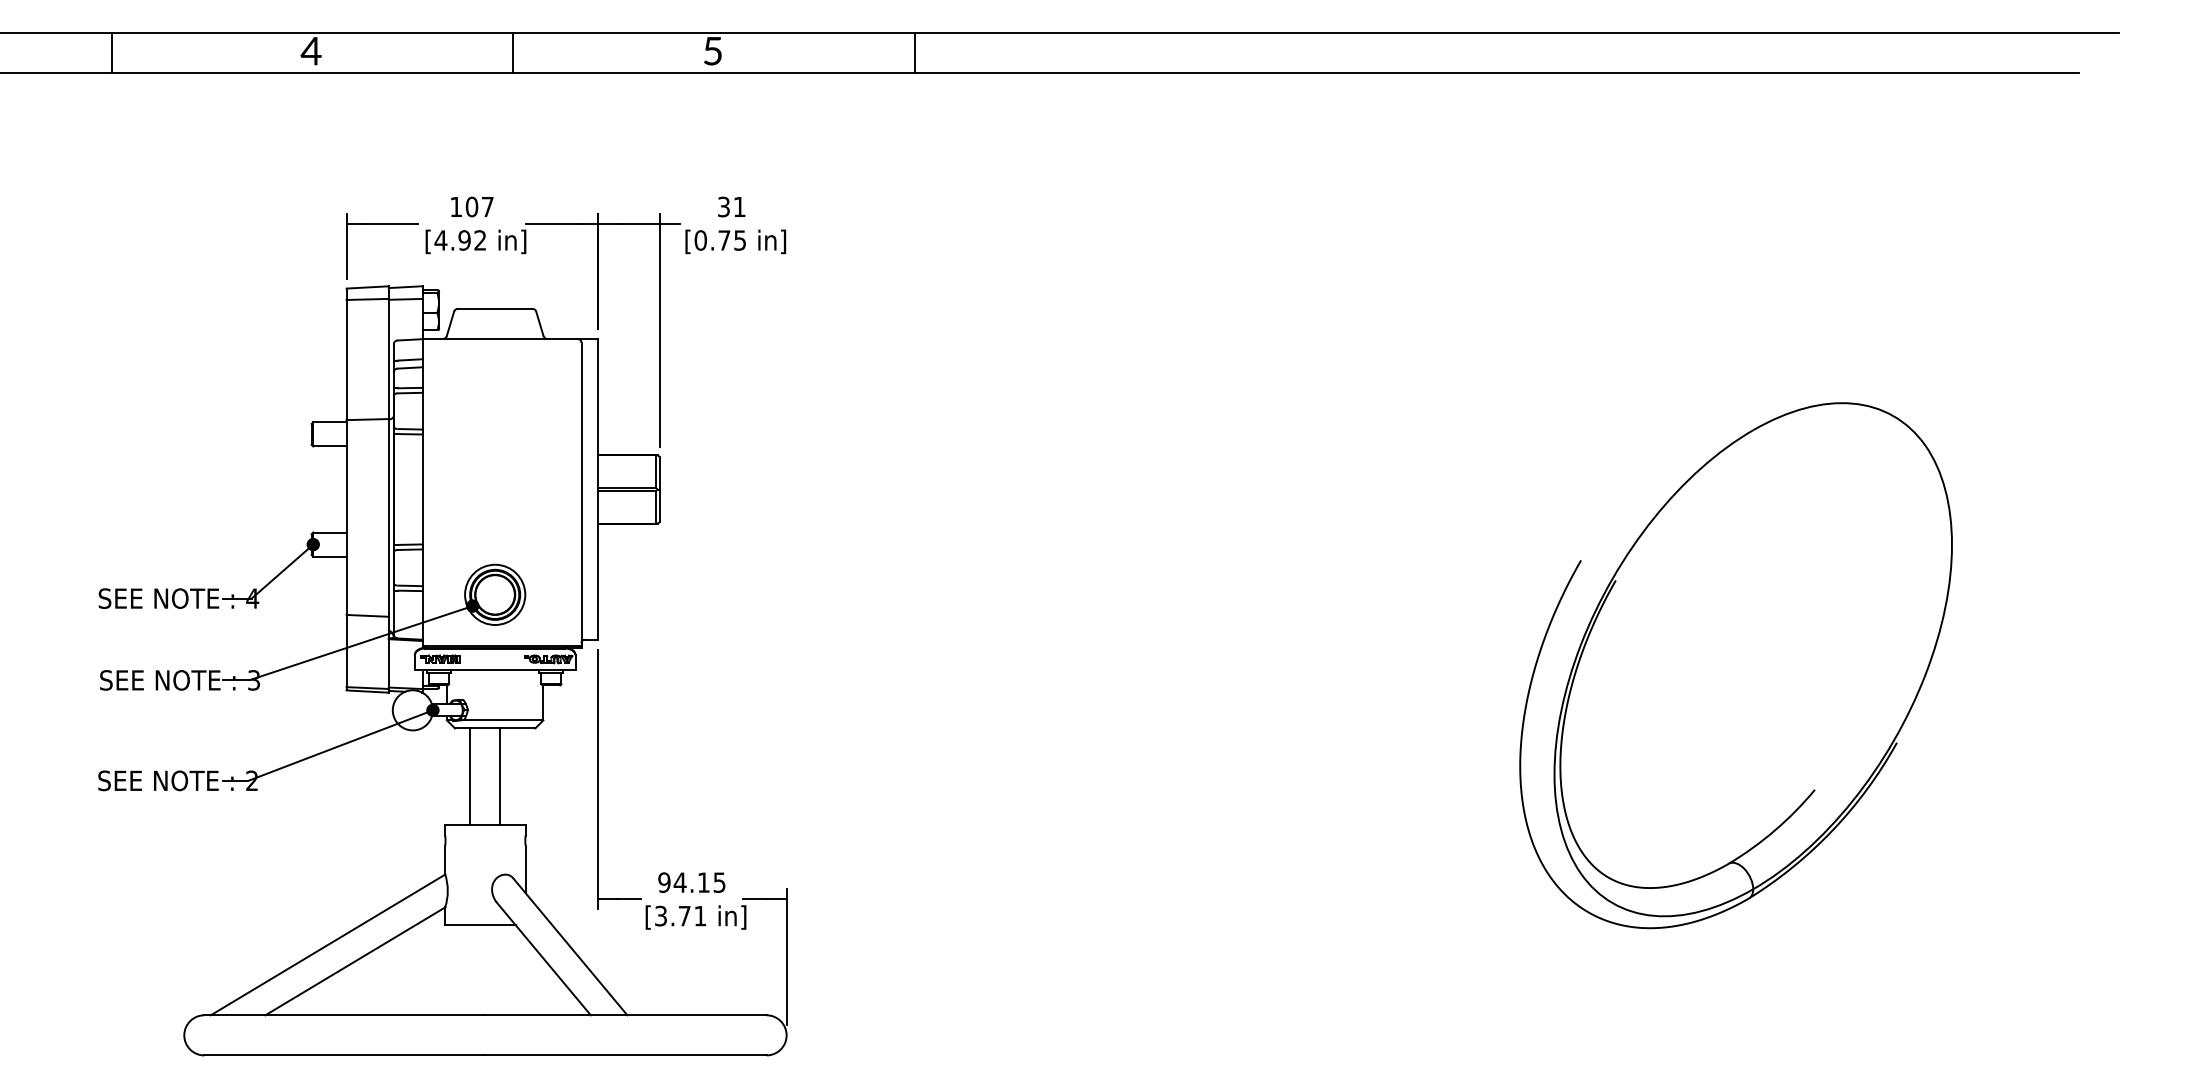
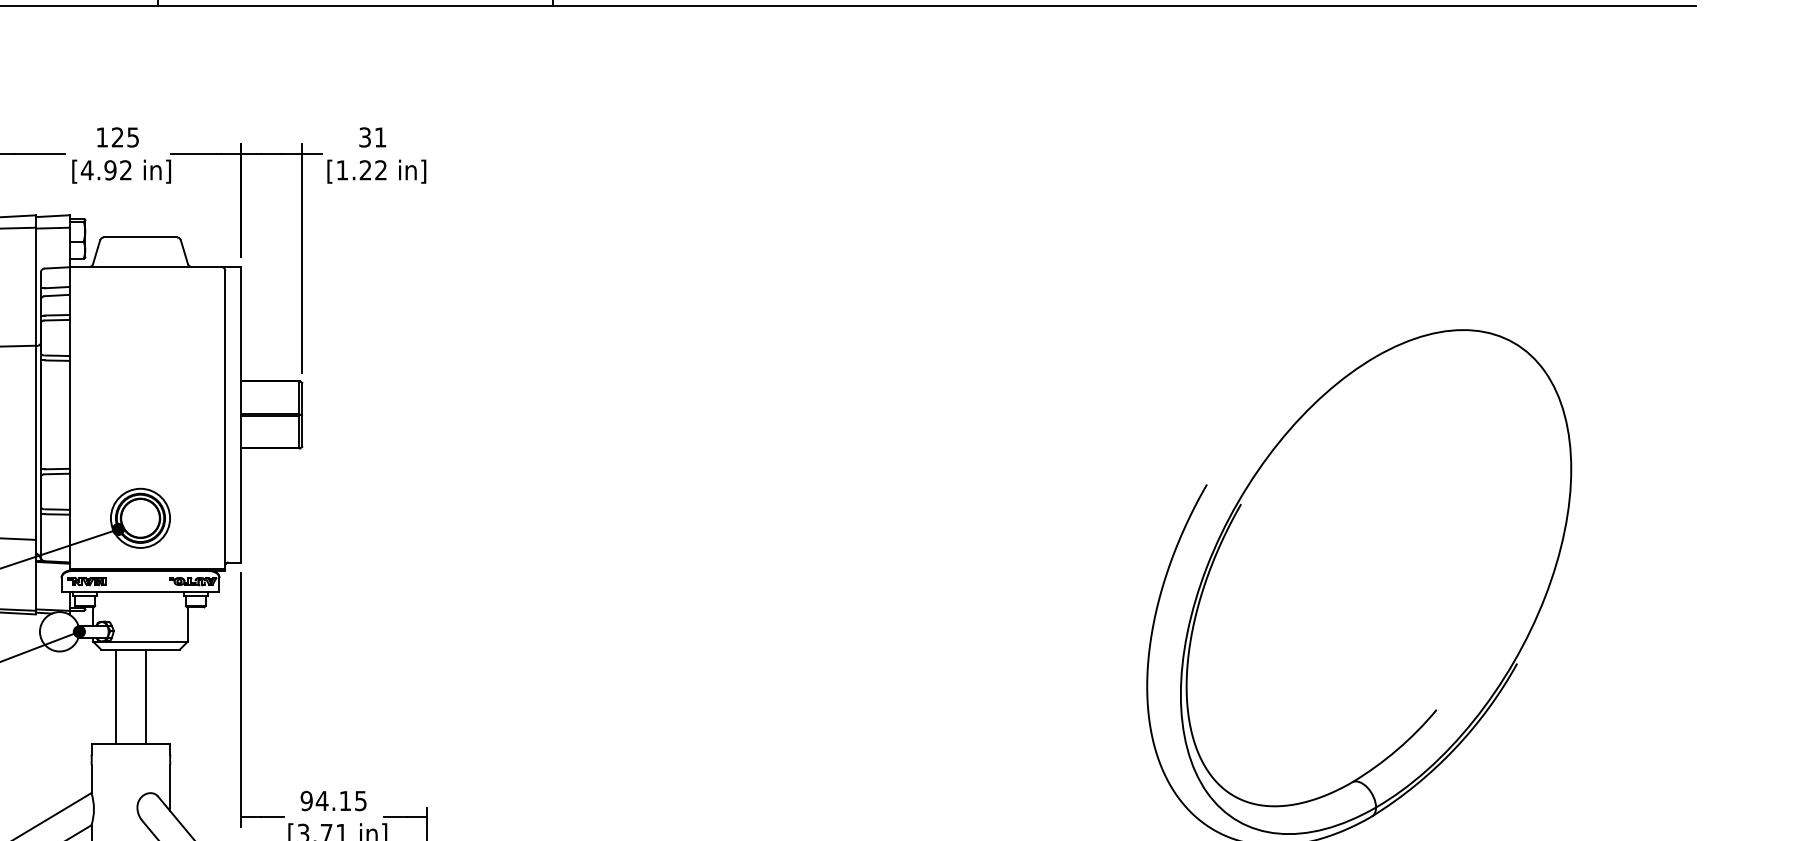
text: (479, 206) -> (125, 136), 107 -> 125
text: (719, 240) -> (360, 170), [0.75 -> [1.22

